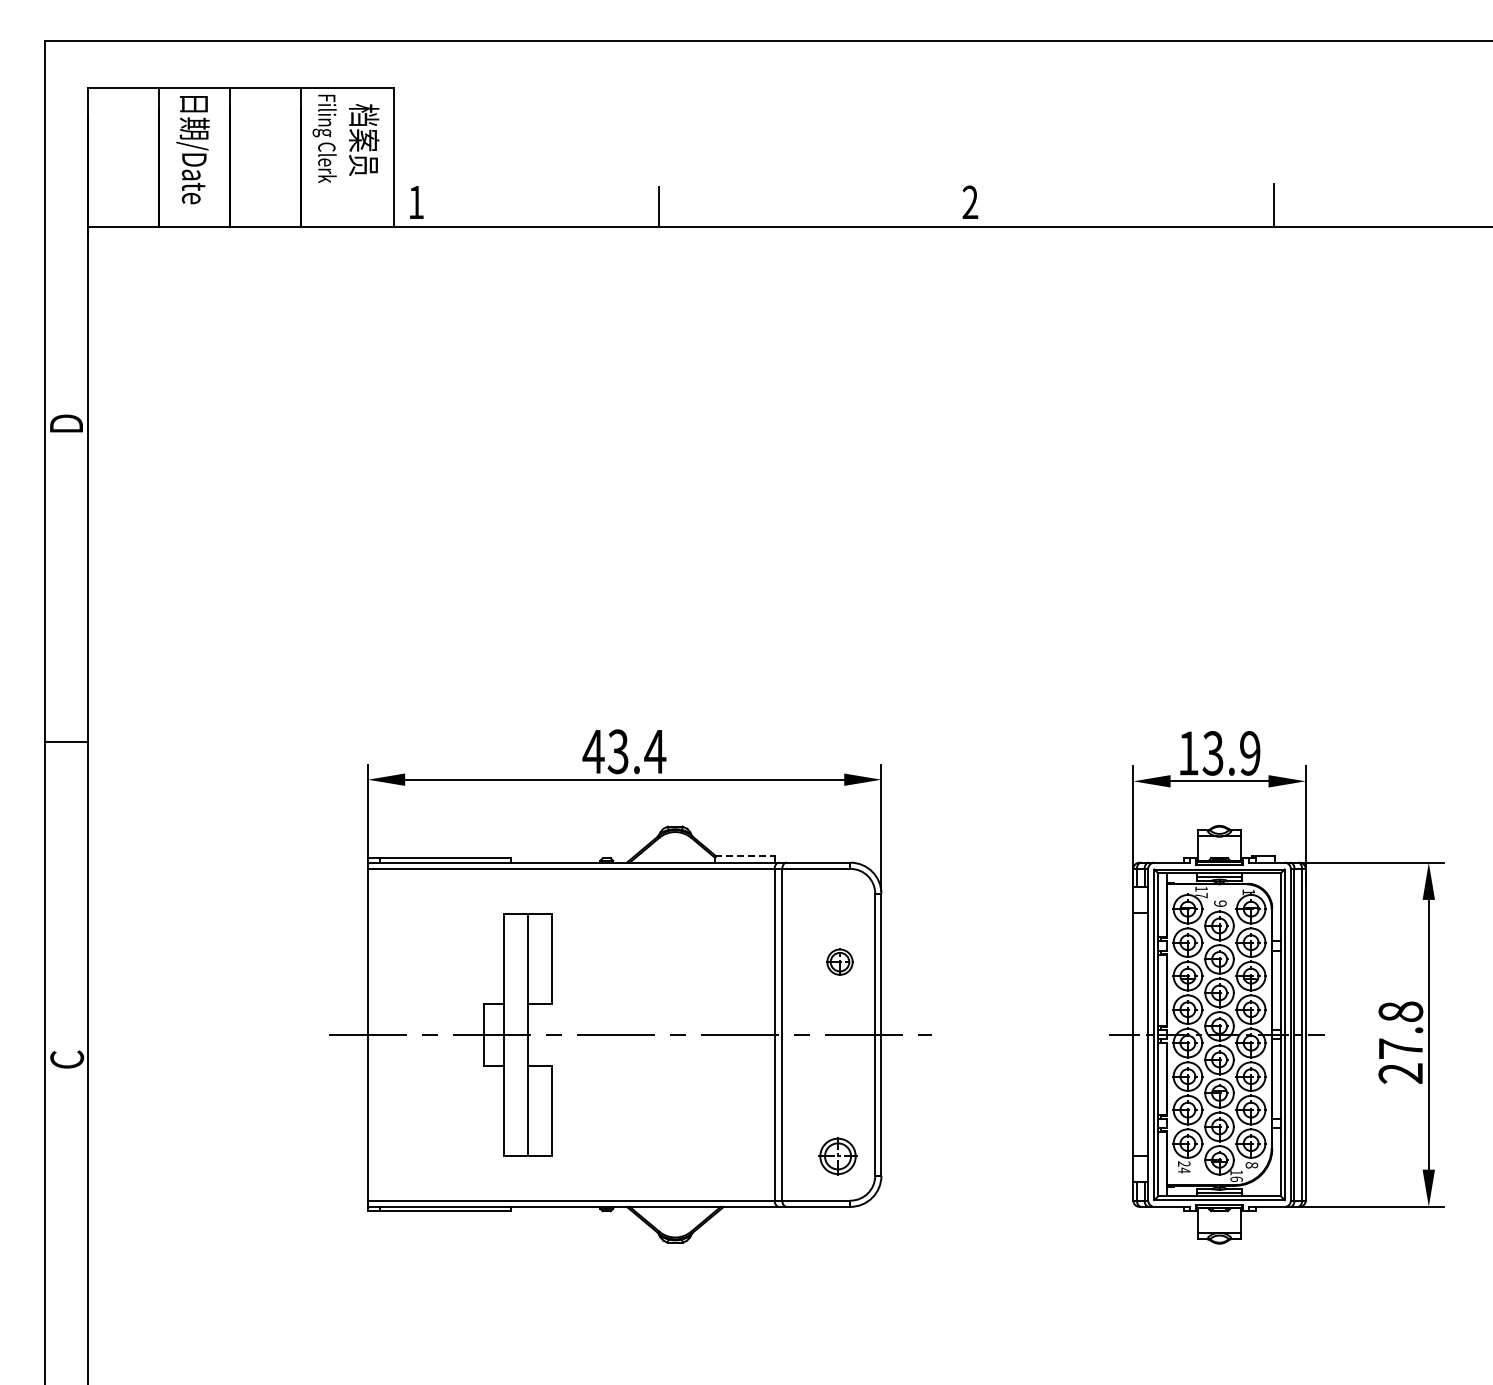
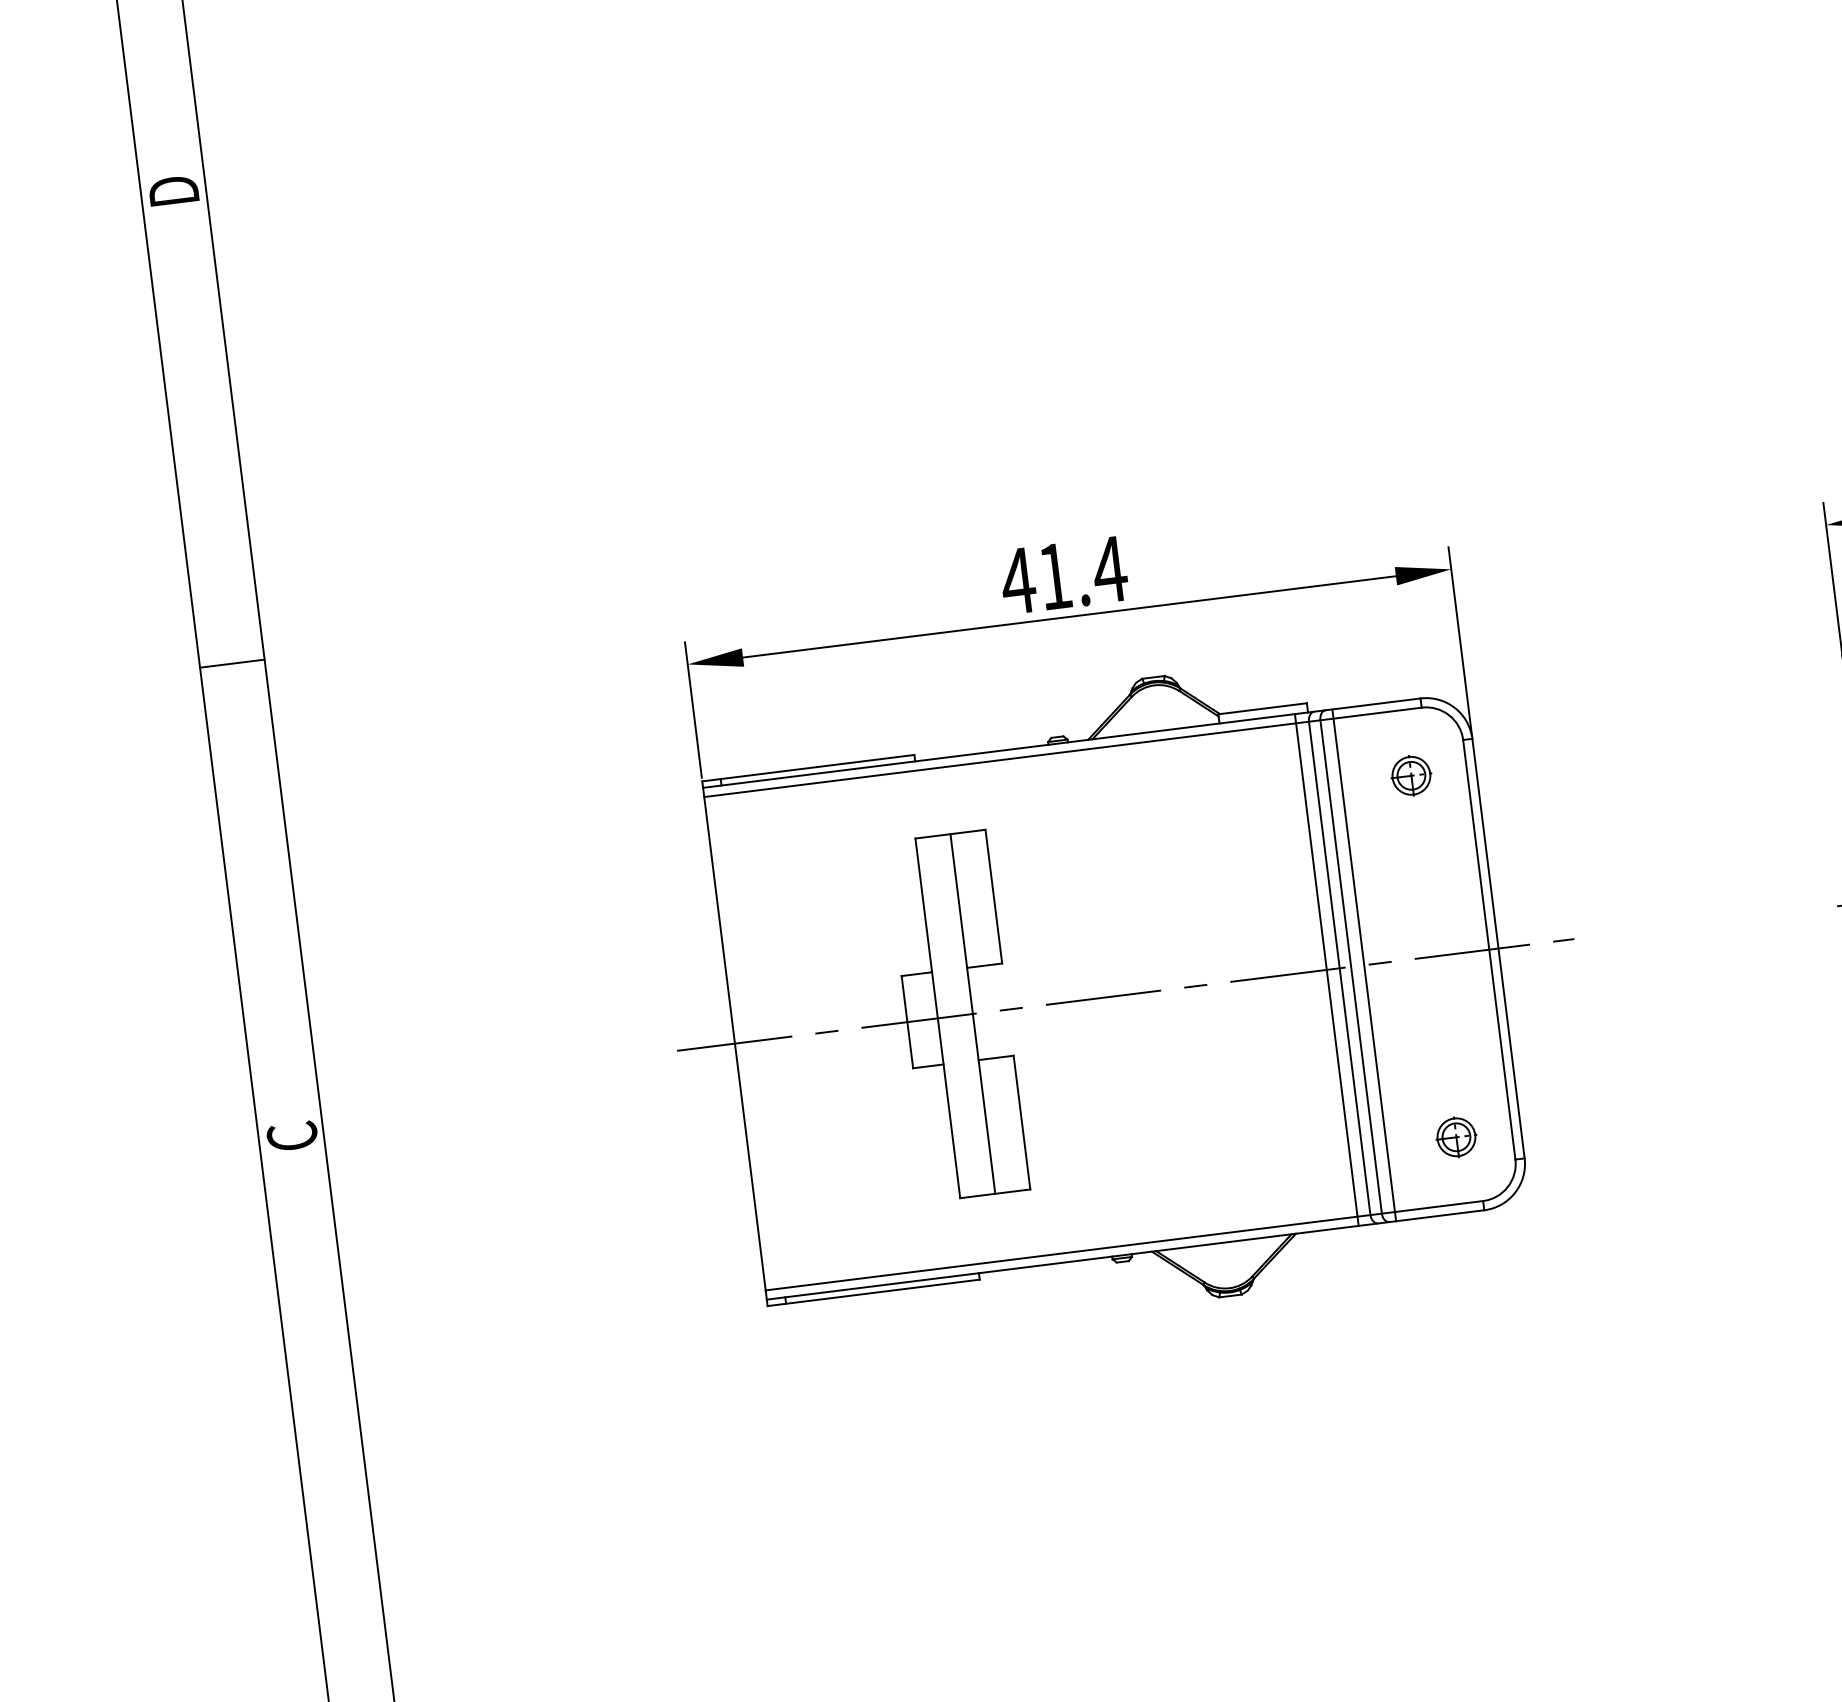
text: (617, 751) -> (1053, 576), 43.4 -> 41.4
line: (745, 856) -> (1263, 708), dashed -> solid
part: (839, 961) -> (1410, 774), moved
line: (765, 1034) -> (1326, 969), added
line: (791, 1034) -> (1364, 964), added
part: (837, 1155) -> (1455, 1136), size x0.71

